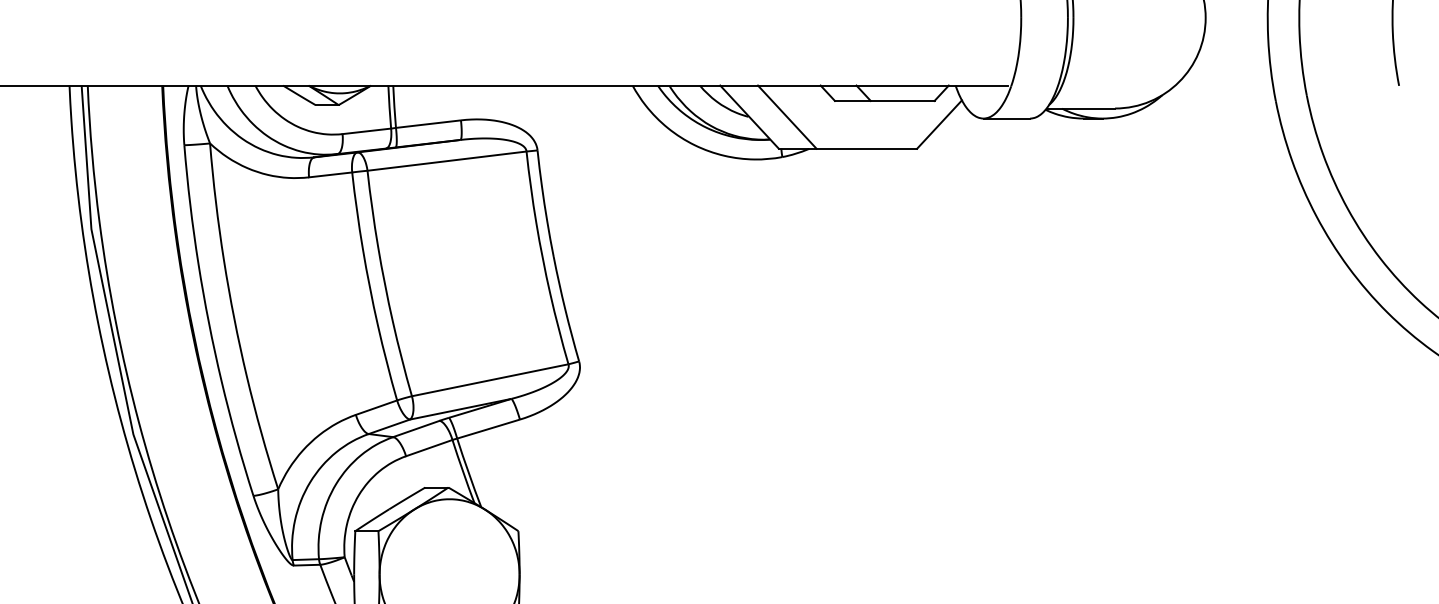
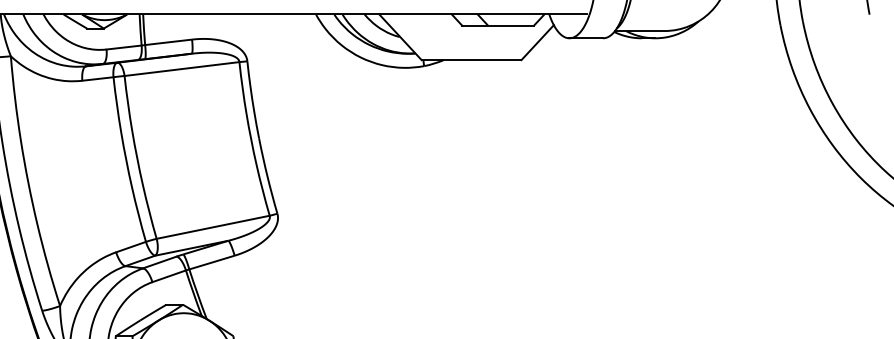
line: (786, 116) -> (427, 36), removed

